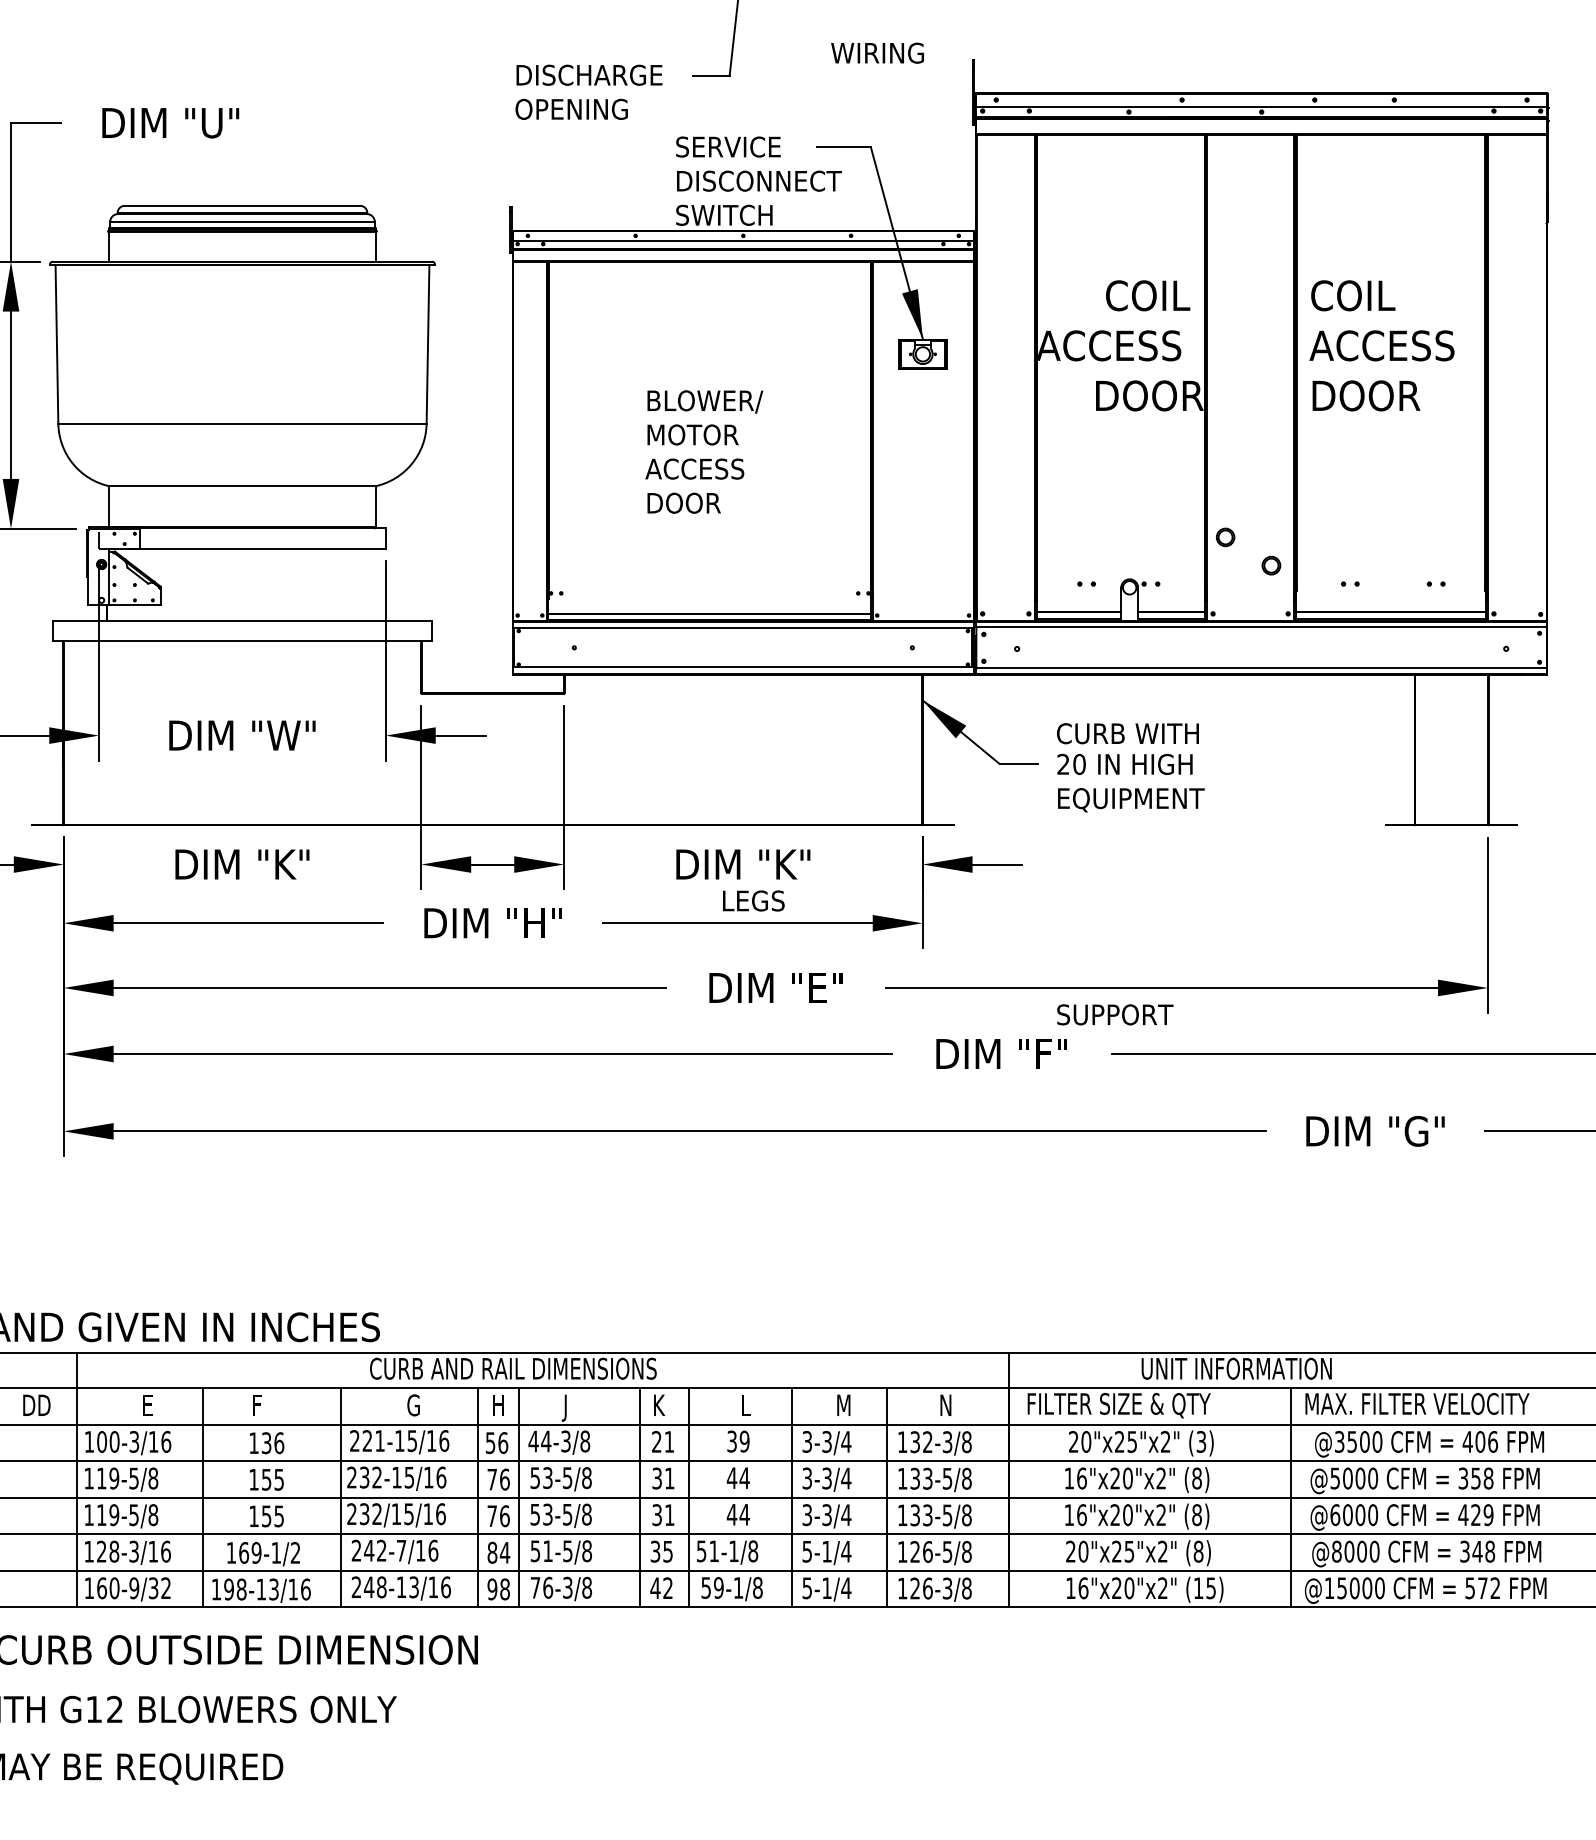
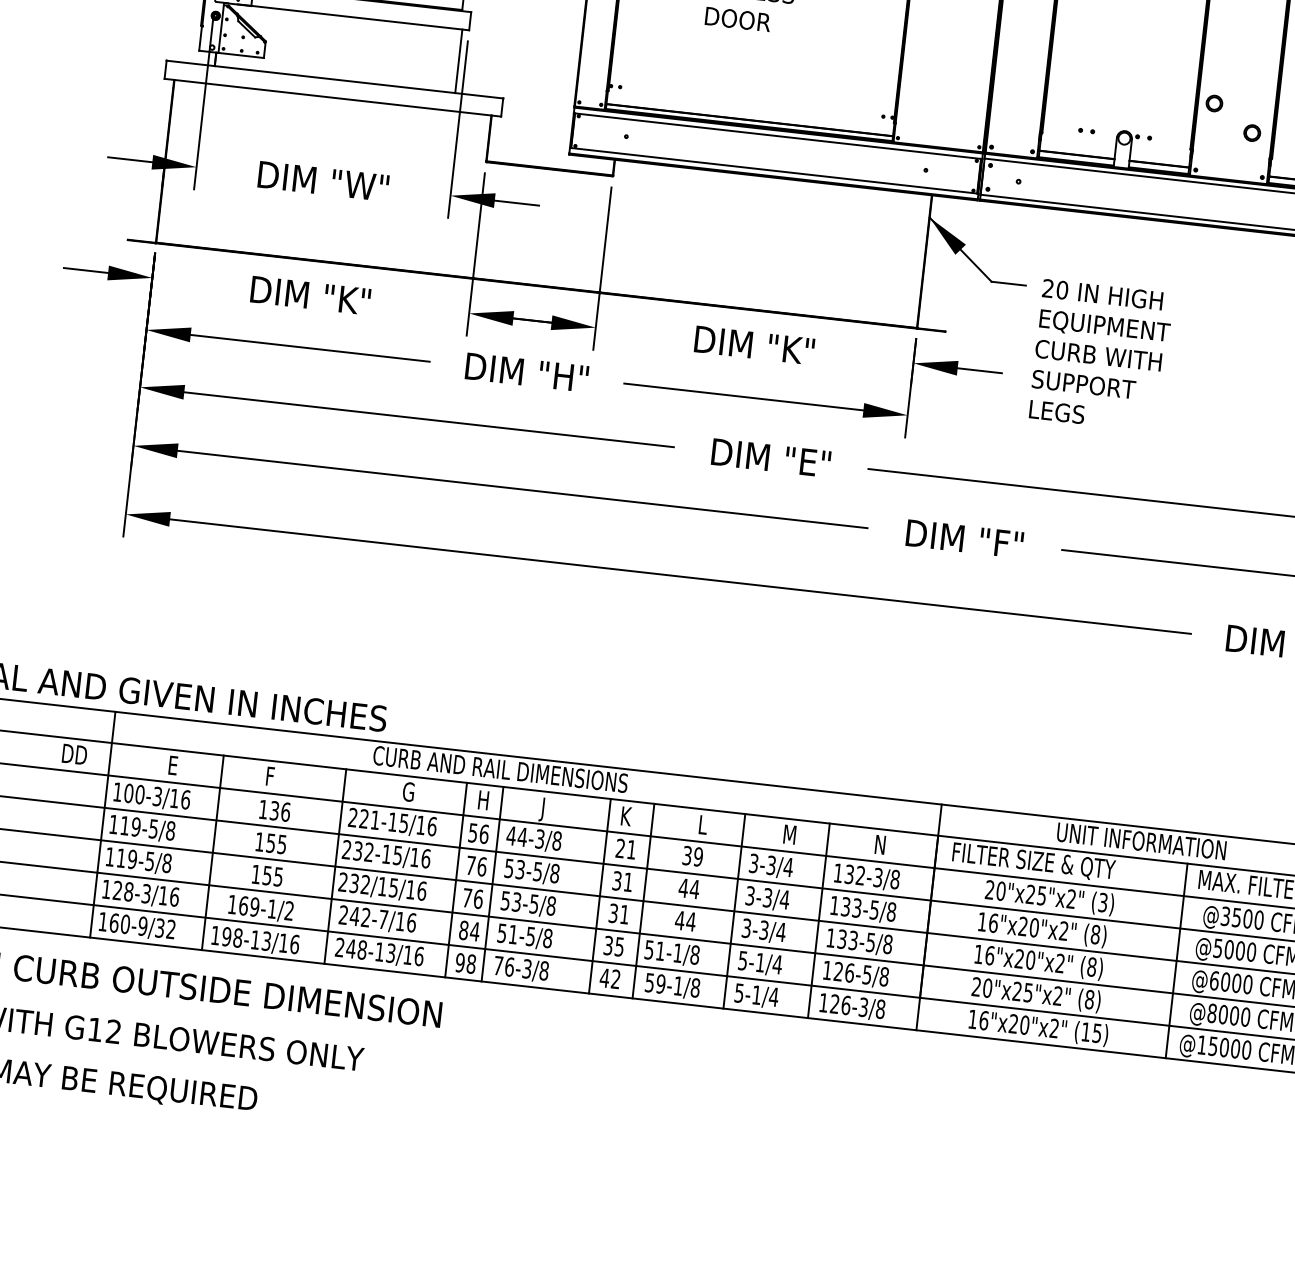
line: (378, 584) -> (459, 61), added
text: (1127, 733) -> (1098, 355), moved
text: (753, 900) -> (1056, 411), moved
text: (1115, 1014) -> (1084, 384), moved

